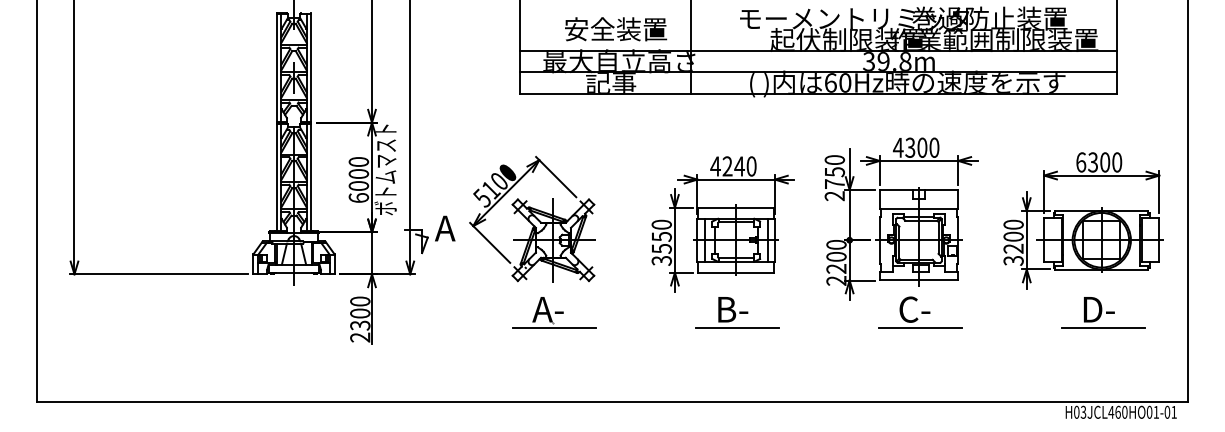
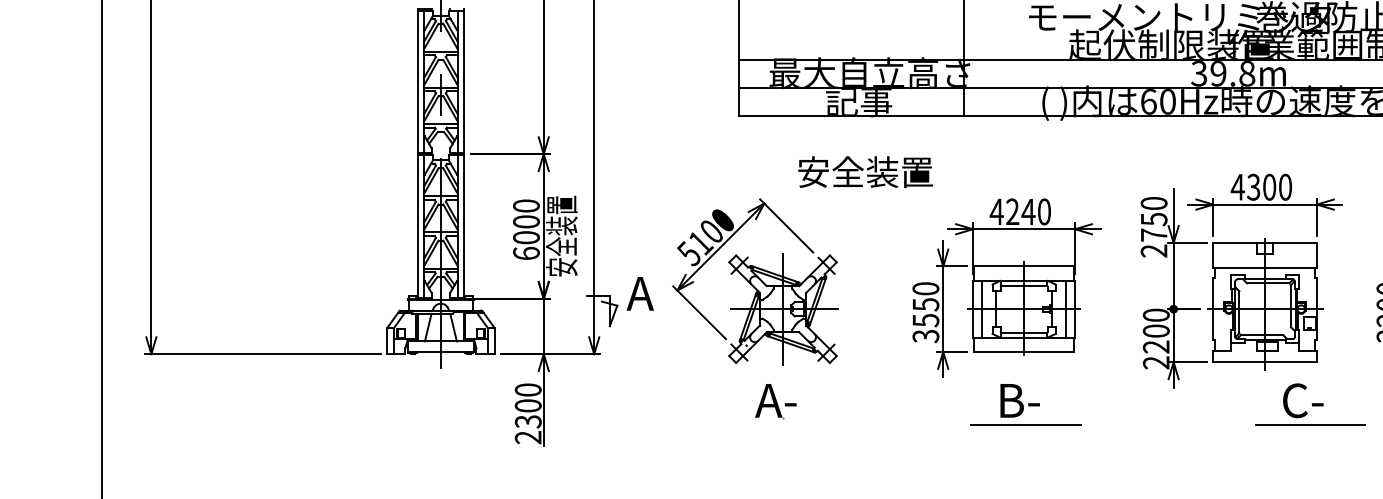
text: (616, 29) -> (866, 172), moved
text: (385, 169) -> (561, 215), ボトムマスト -> 安全装置
part: (920, 312) -> (1310, 404), moved
line: (554, 327) -> (784, 424), removed

